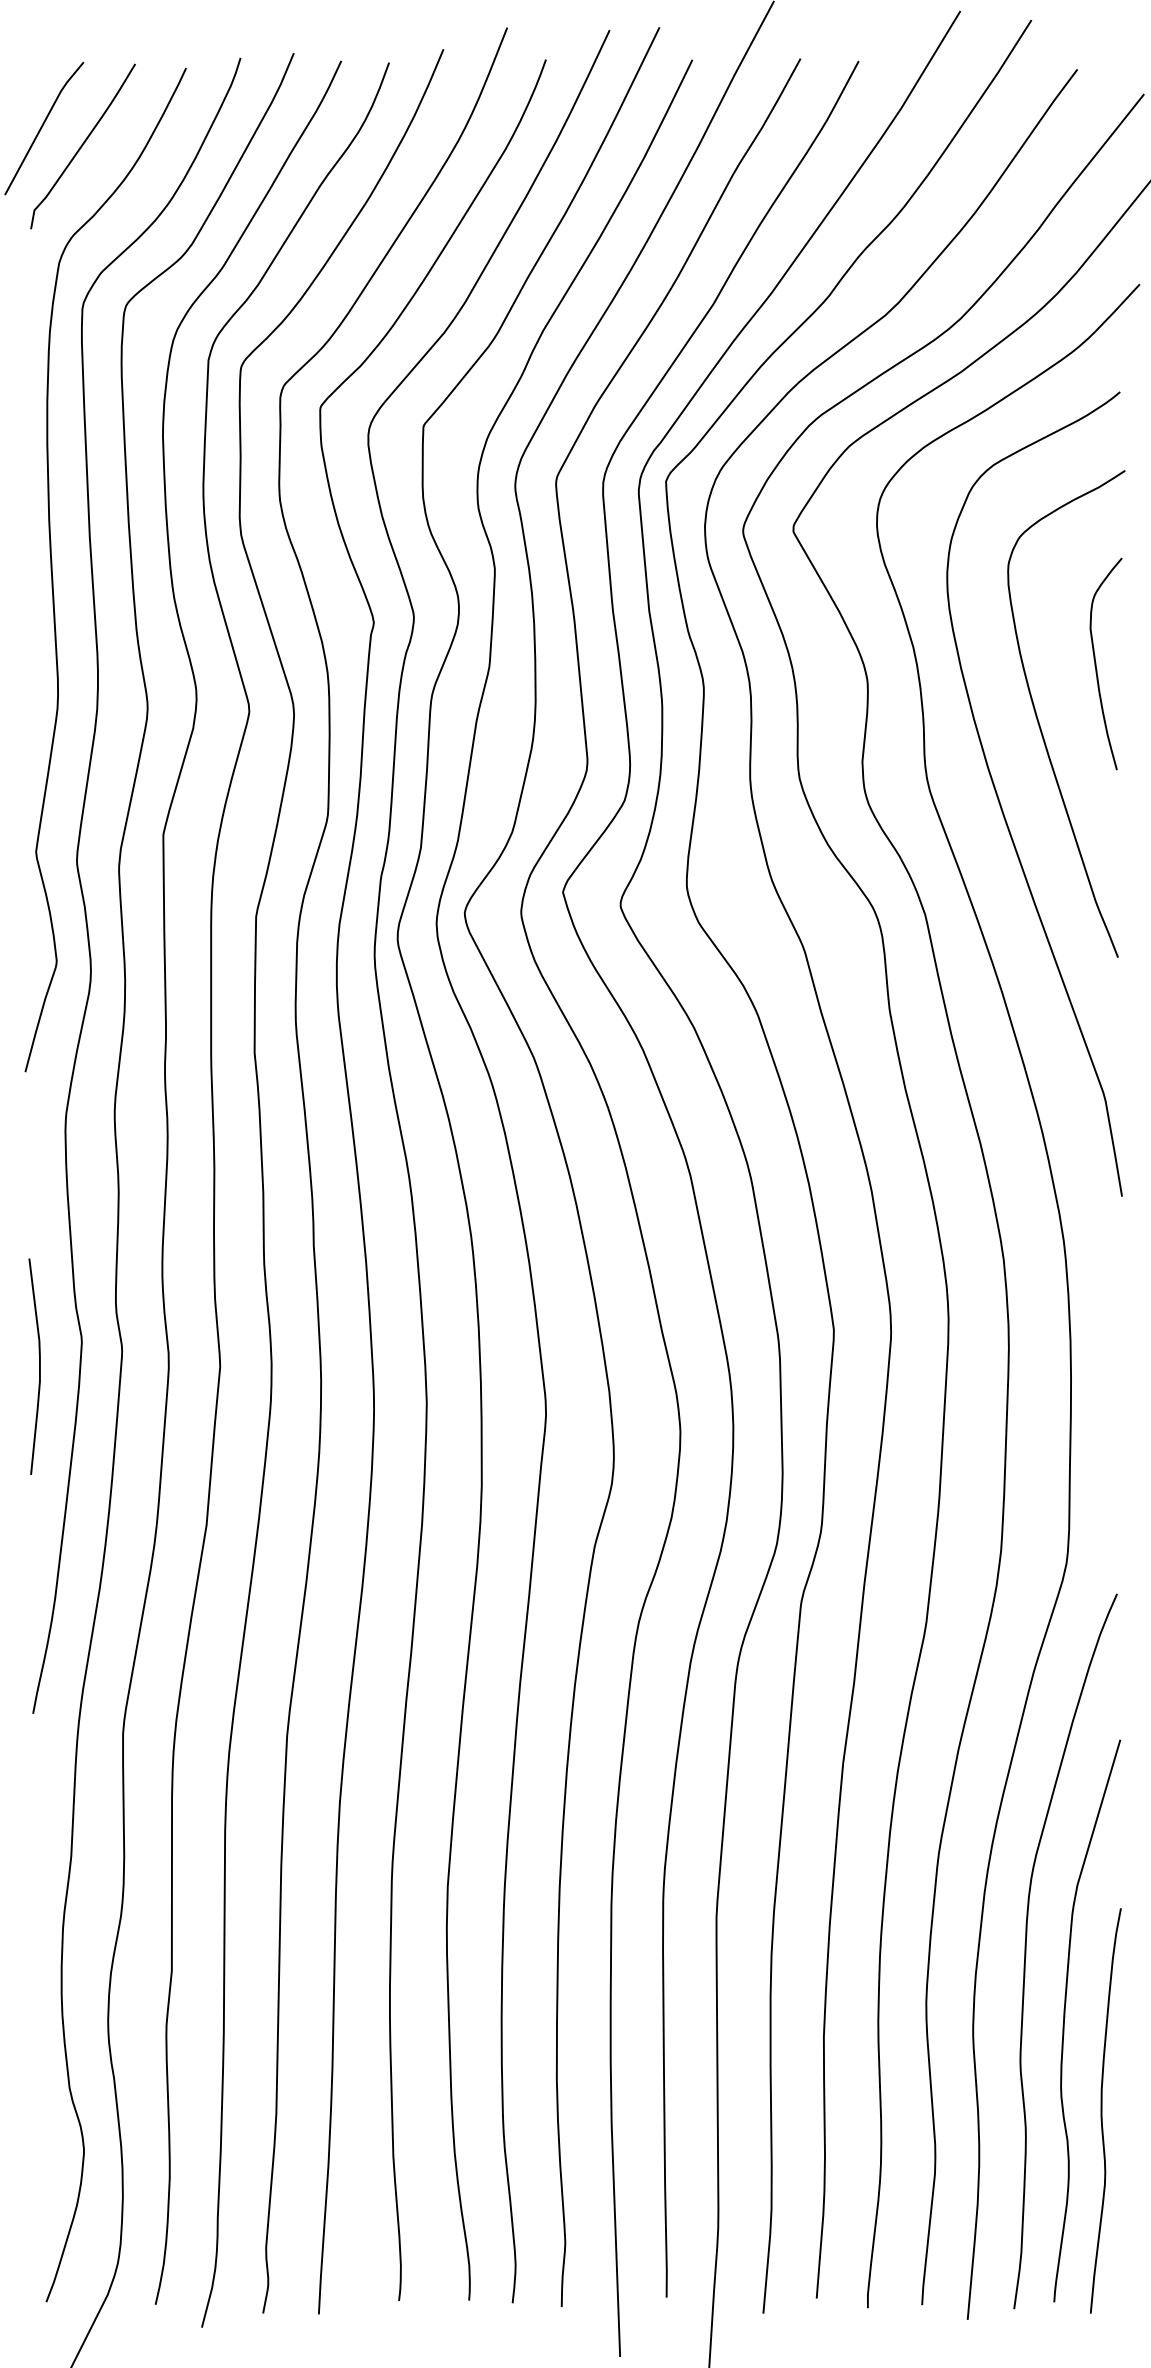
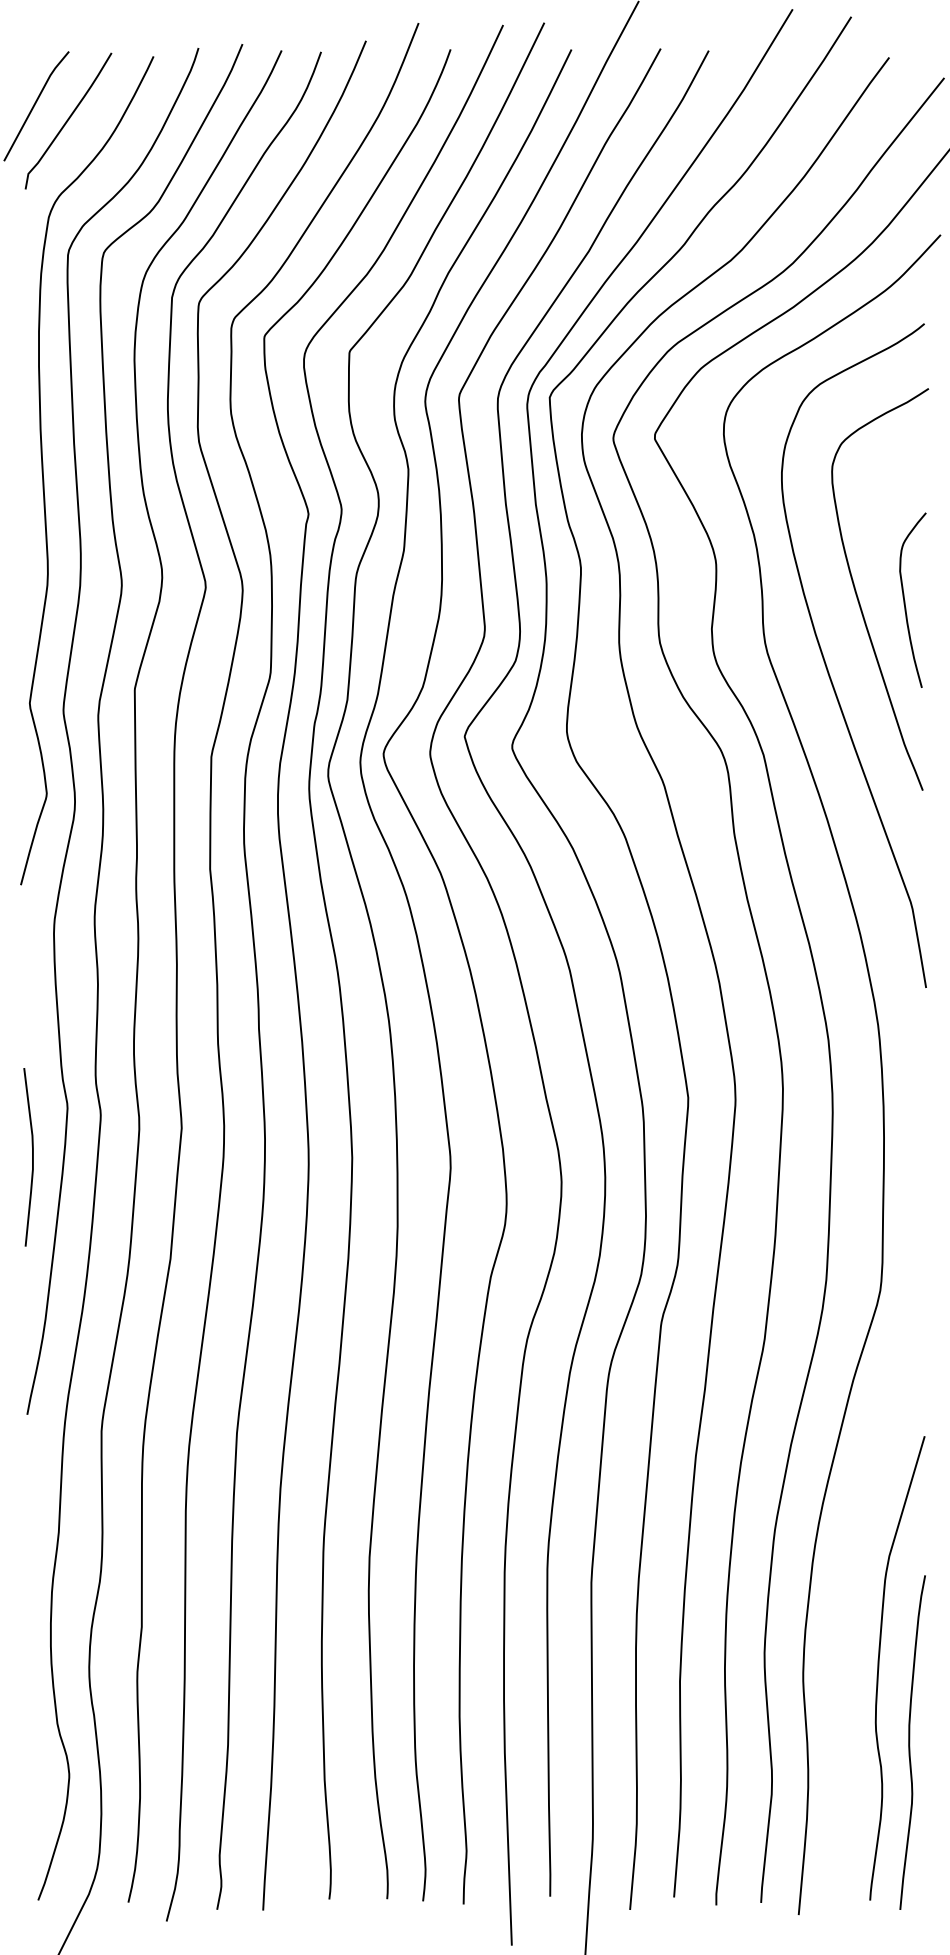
curve: (1097, 664) -> (905, 600), moved
curve: (39, 1366) -> (32, 1157), moved
curve: (1026, 1950) -> (847, 1610), removed

